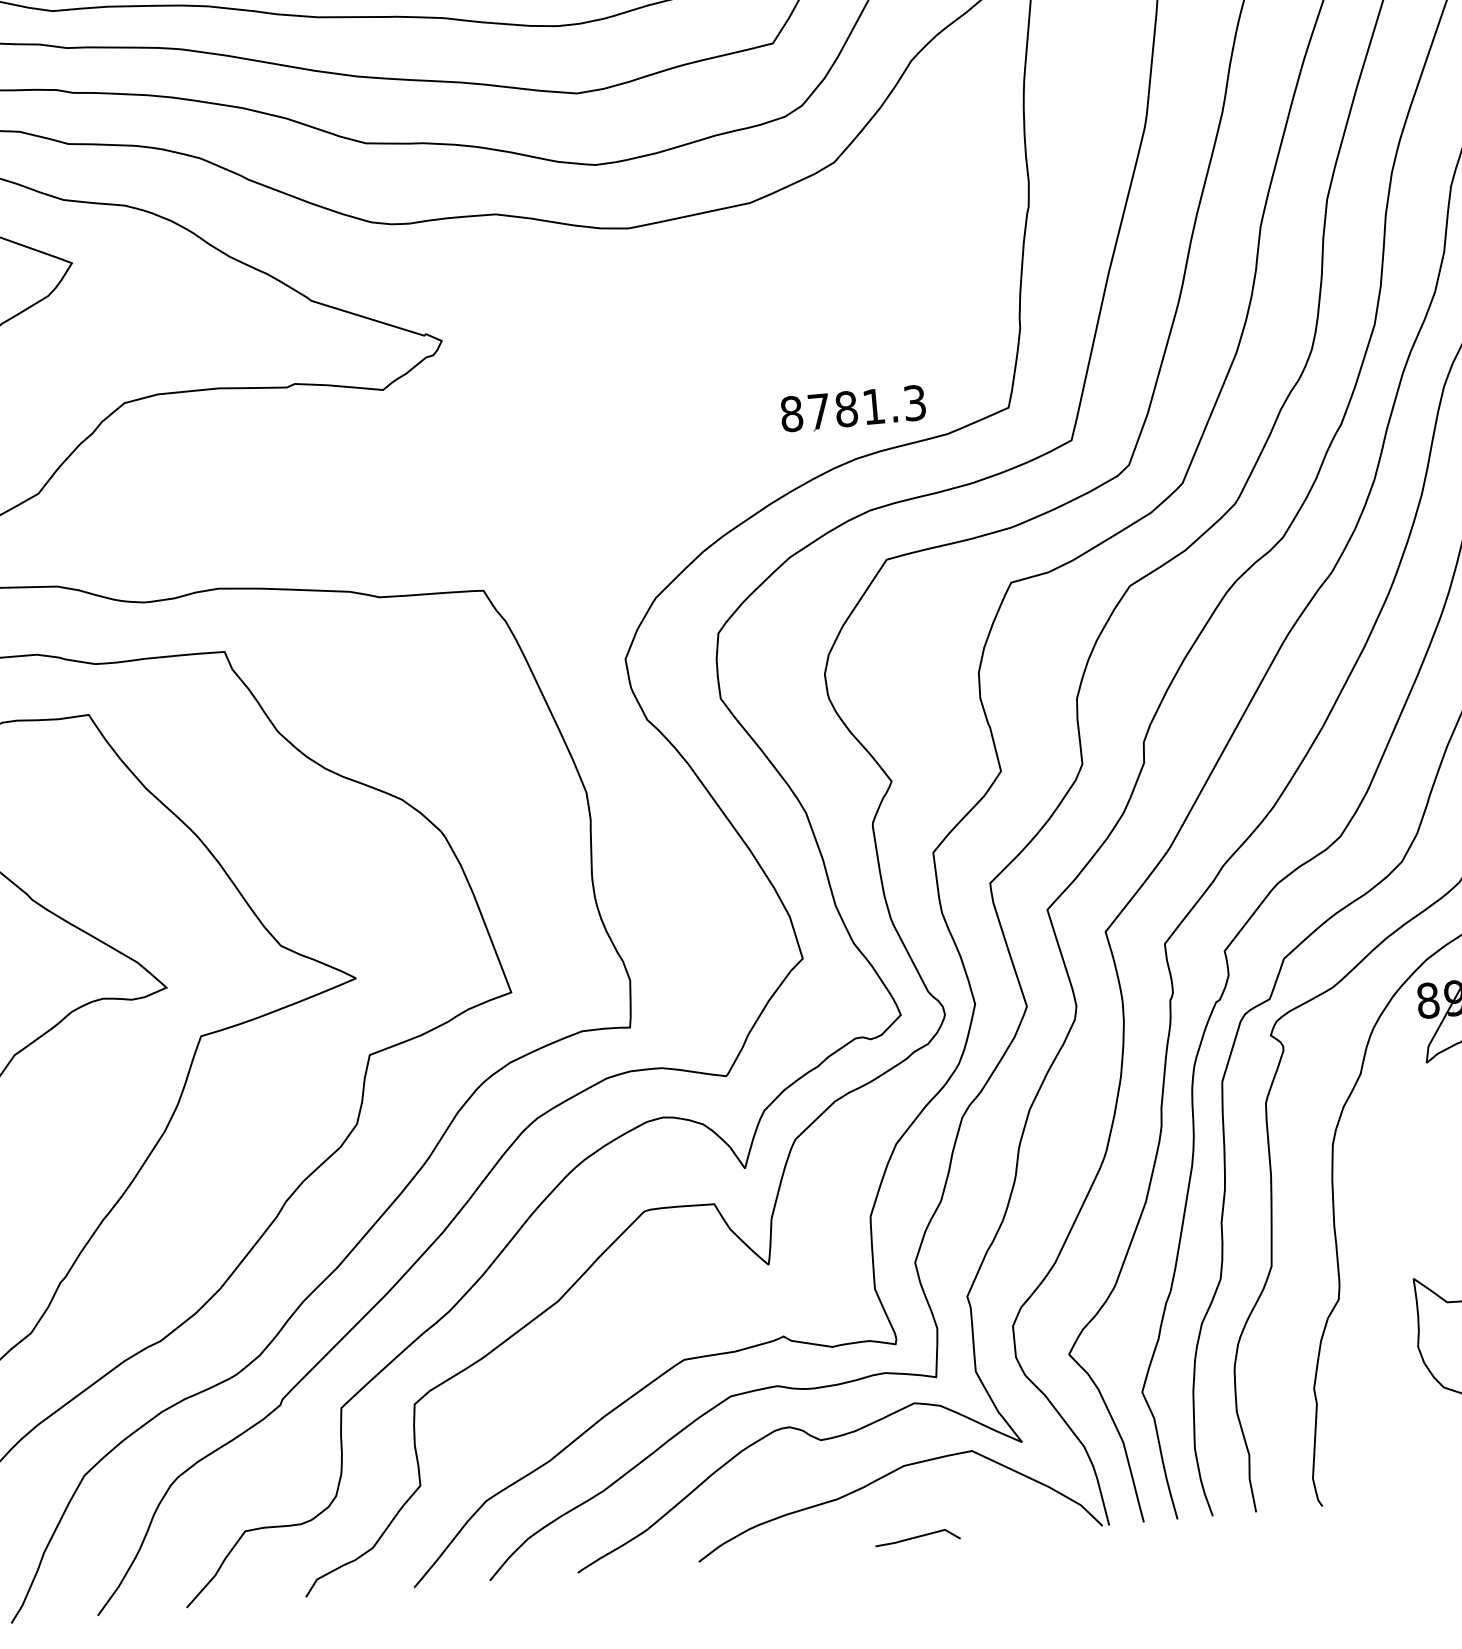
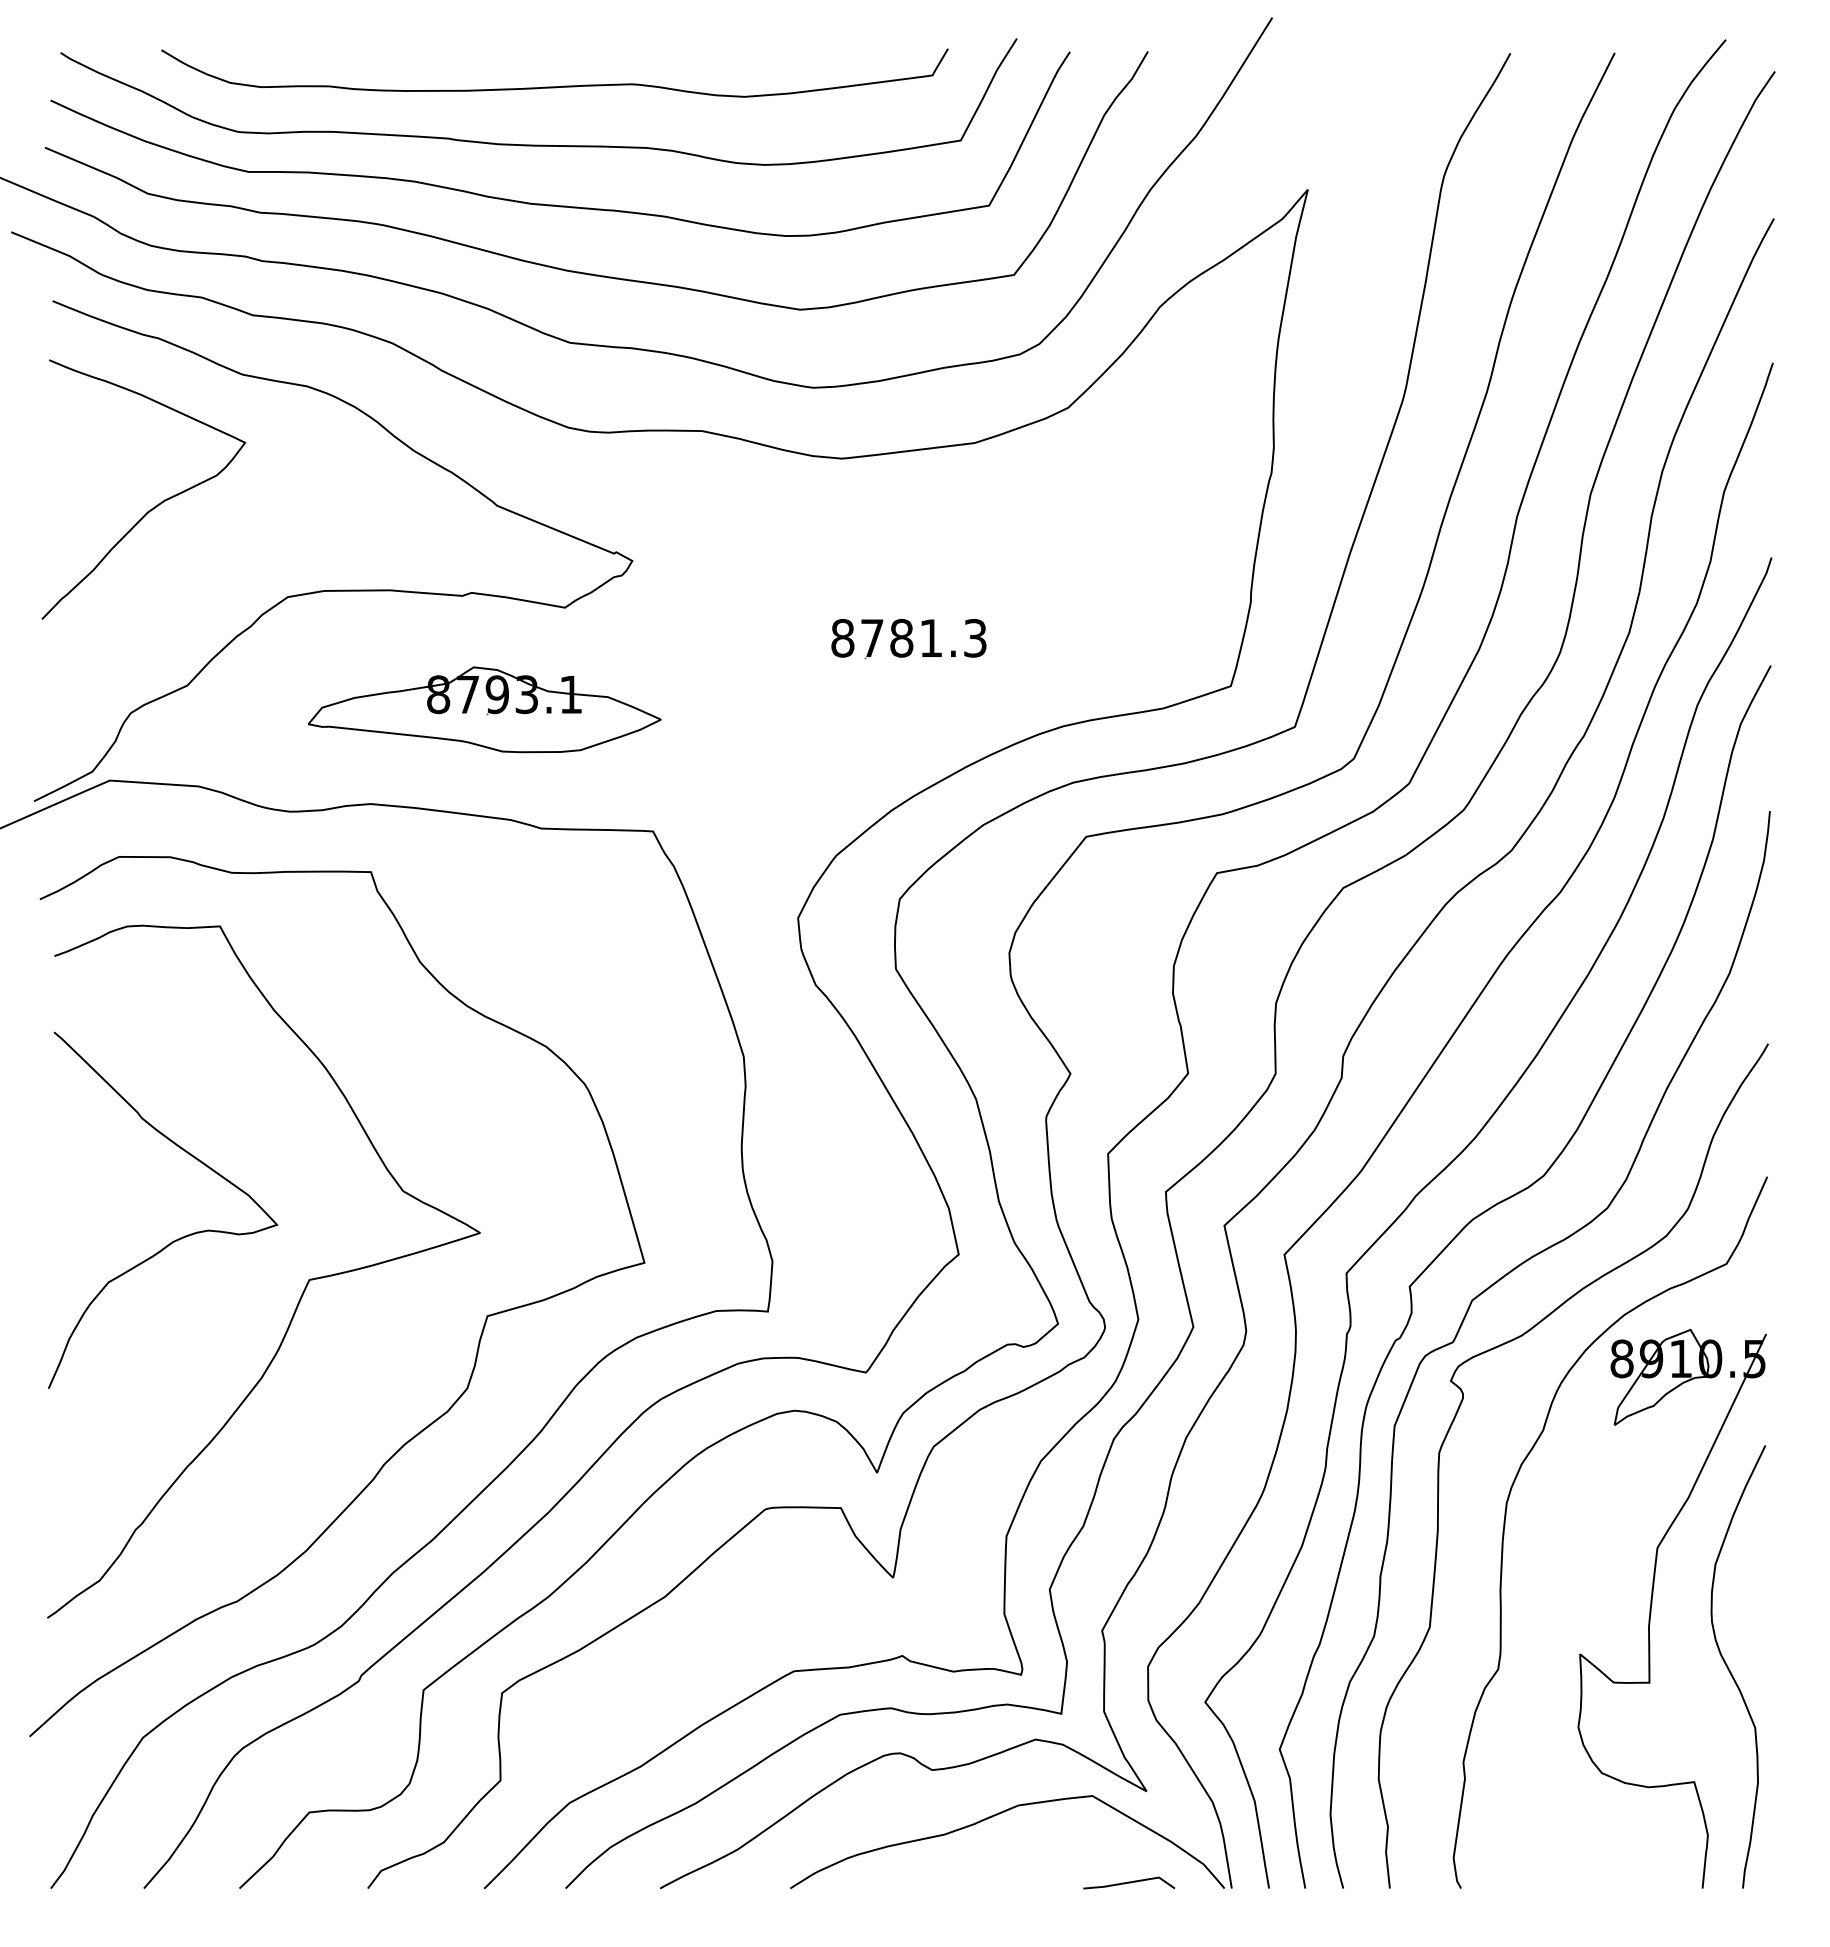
part: (852, 409) -> (908, 639), moved
part: (316, 491) -> (484, 709), added
line: (917, 1536) -> (1129, 1882), moved

